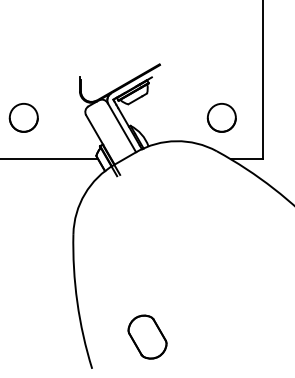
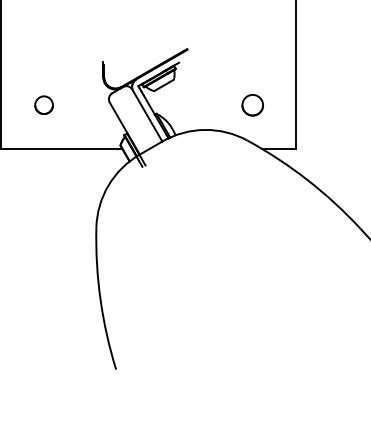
circle: (23, 117) -> (43, 104), size x0.6
circle: (221, 117) -> (252, 104), size x0.7
part: (147, 336) -> (174, 335), removed

